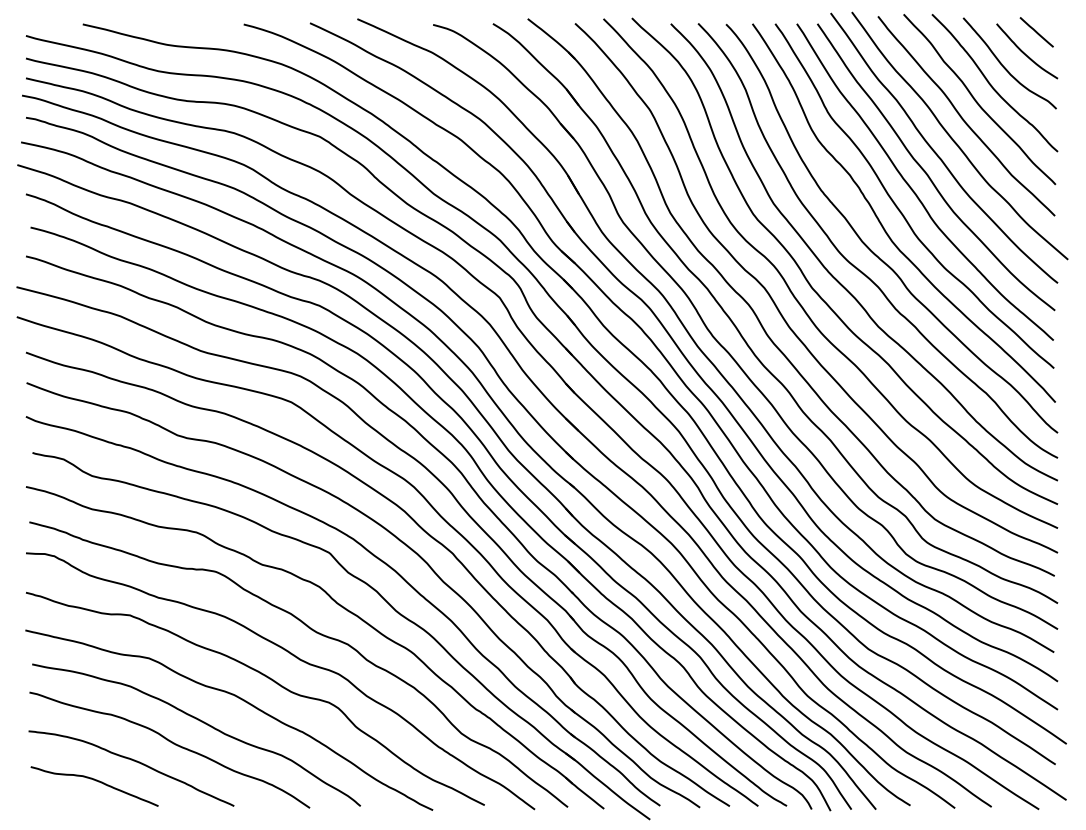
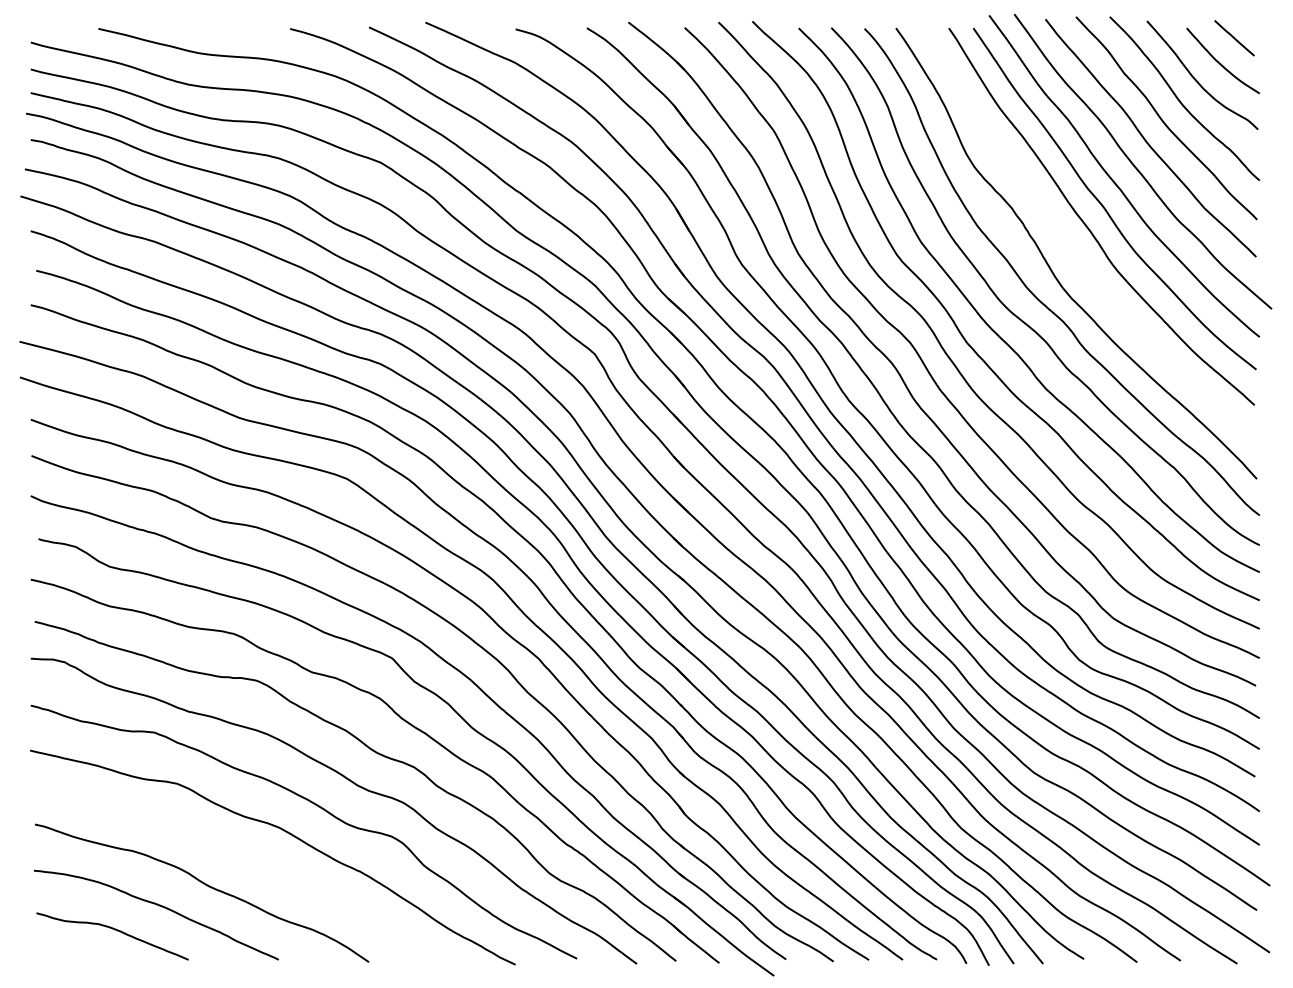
curve: (898, 207) -> (1069, 246), removed
curve: (203, 723) -> (242, 861), removed

